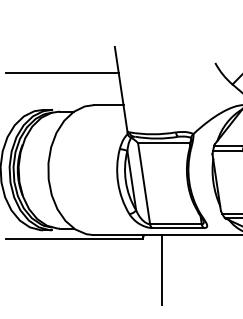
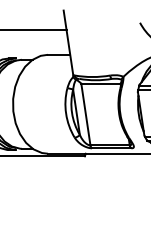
line: (162, 270) -> (99, 180), removed

